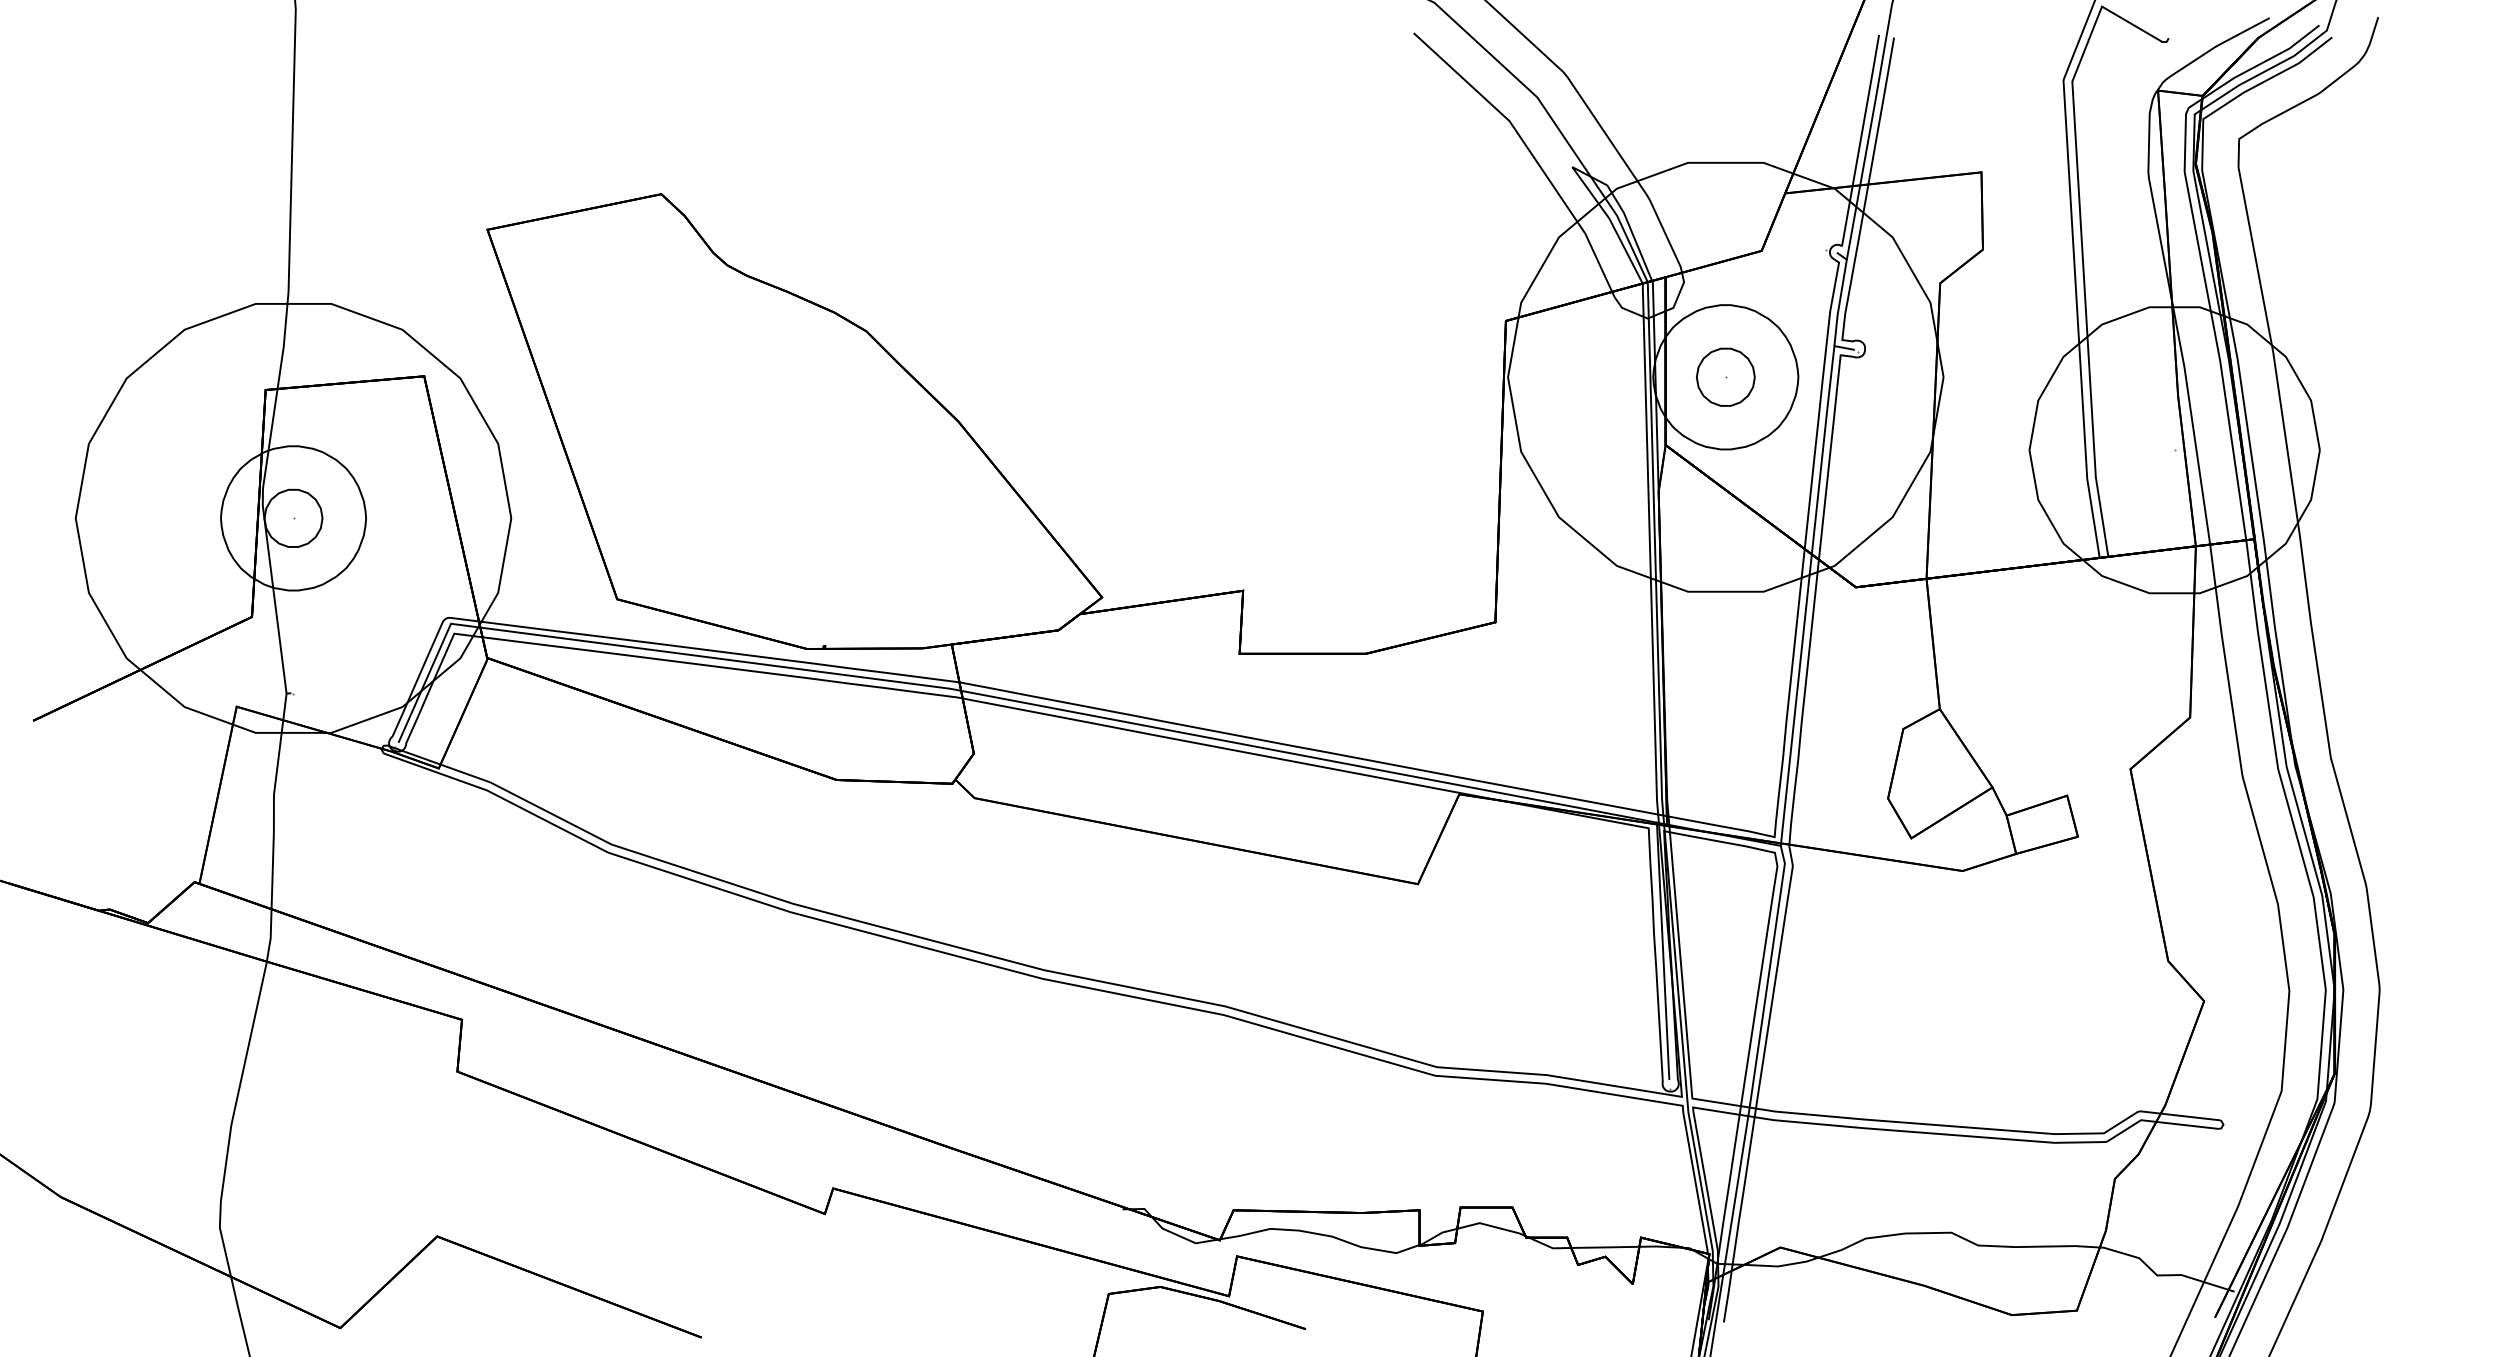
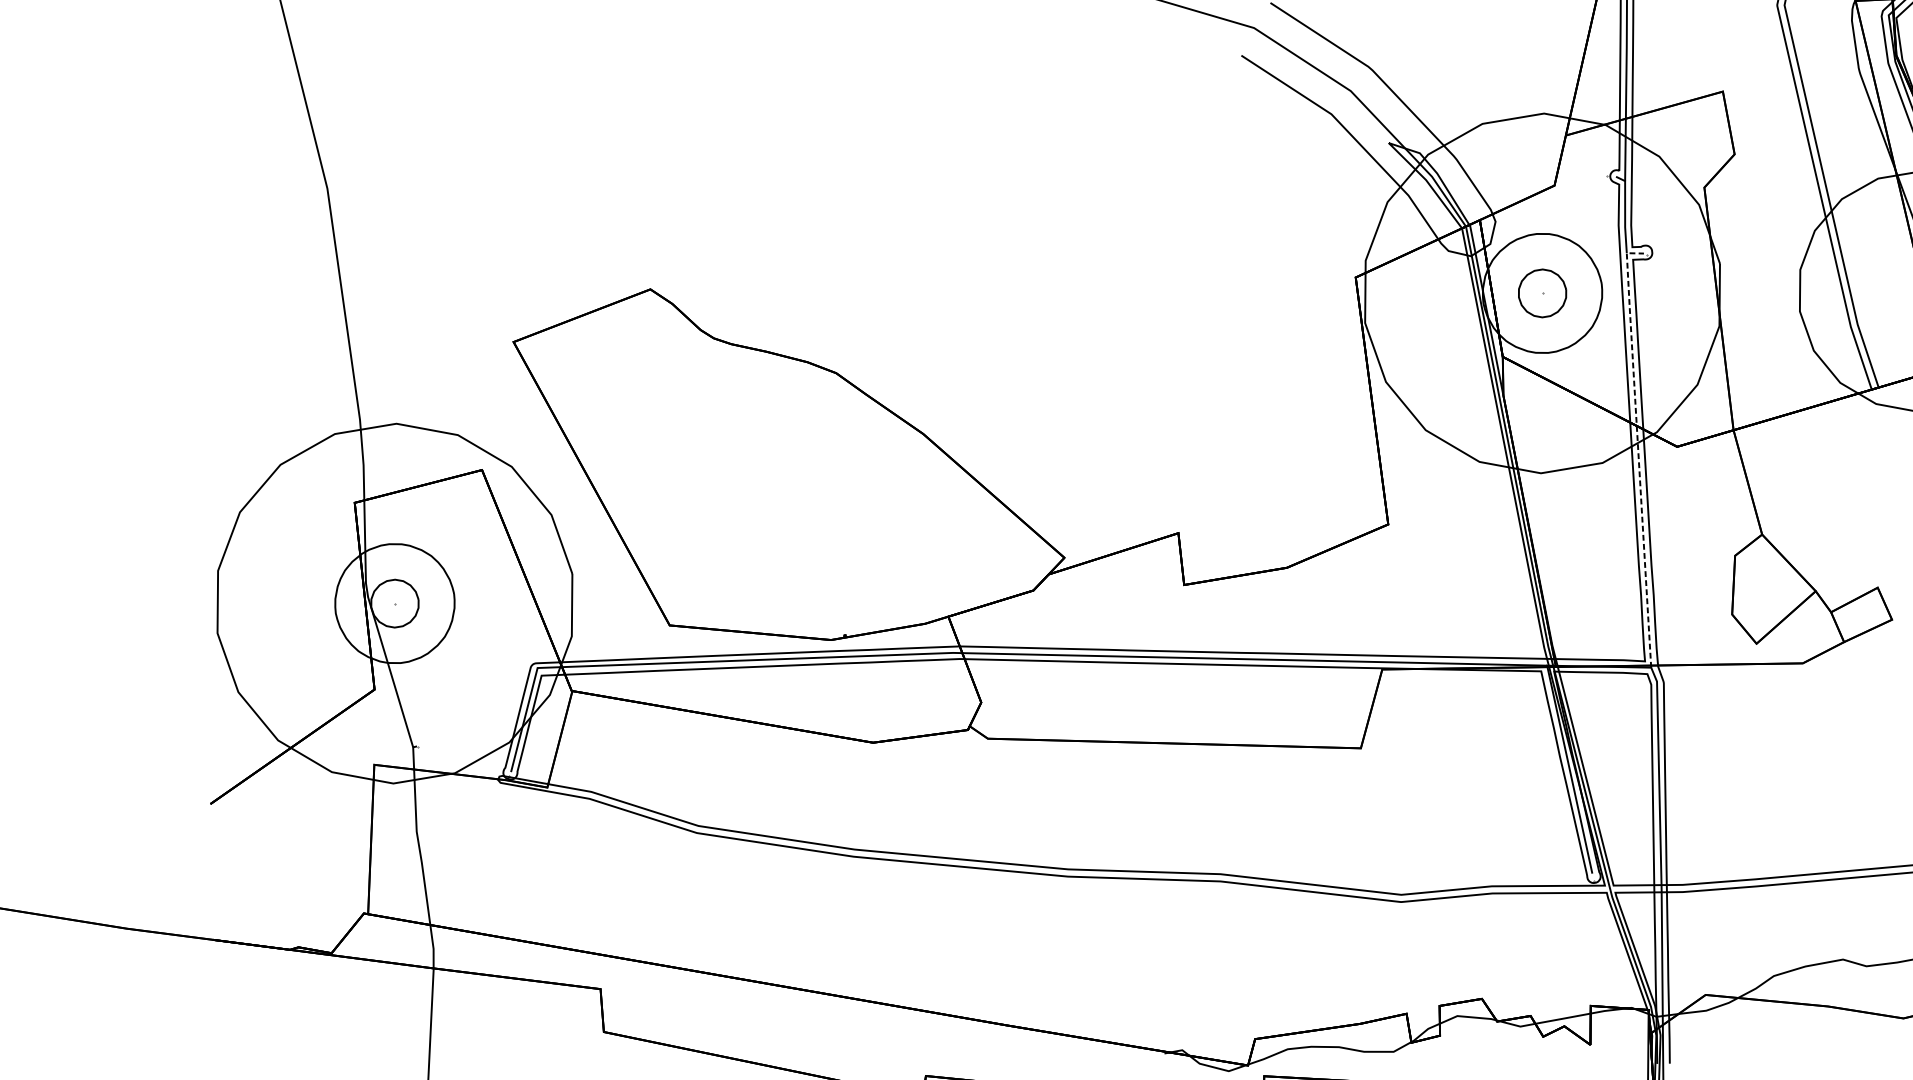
line: (1808, 583) -> (1638, 450), solid -> dashed

